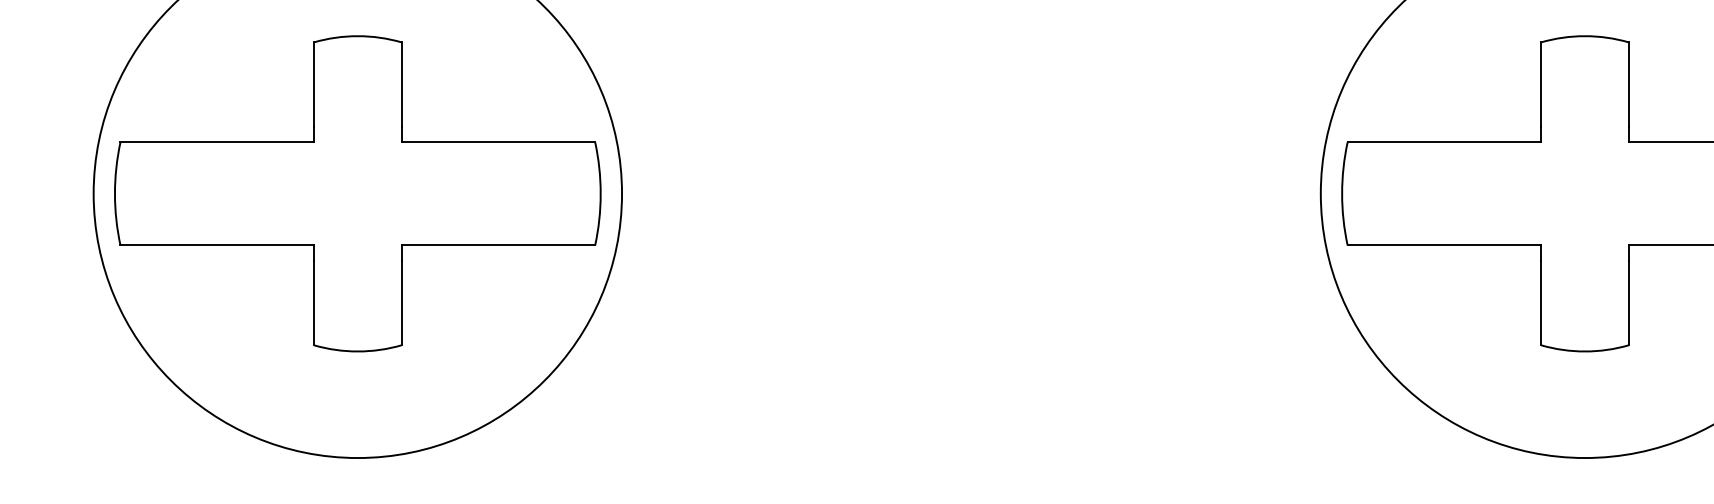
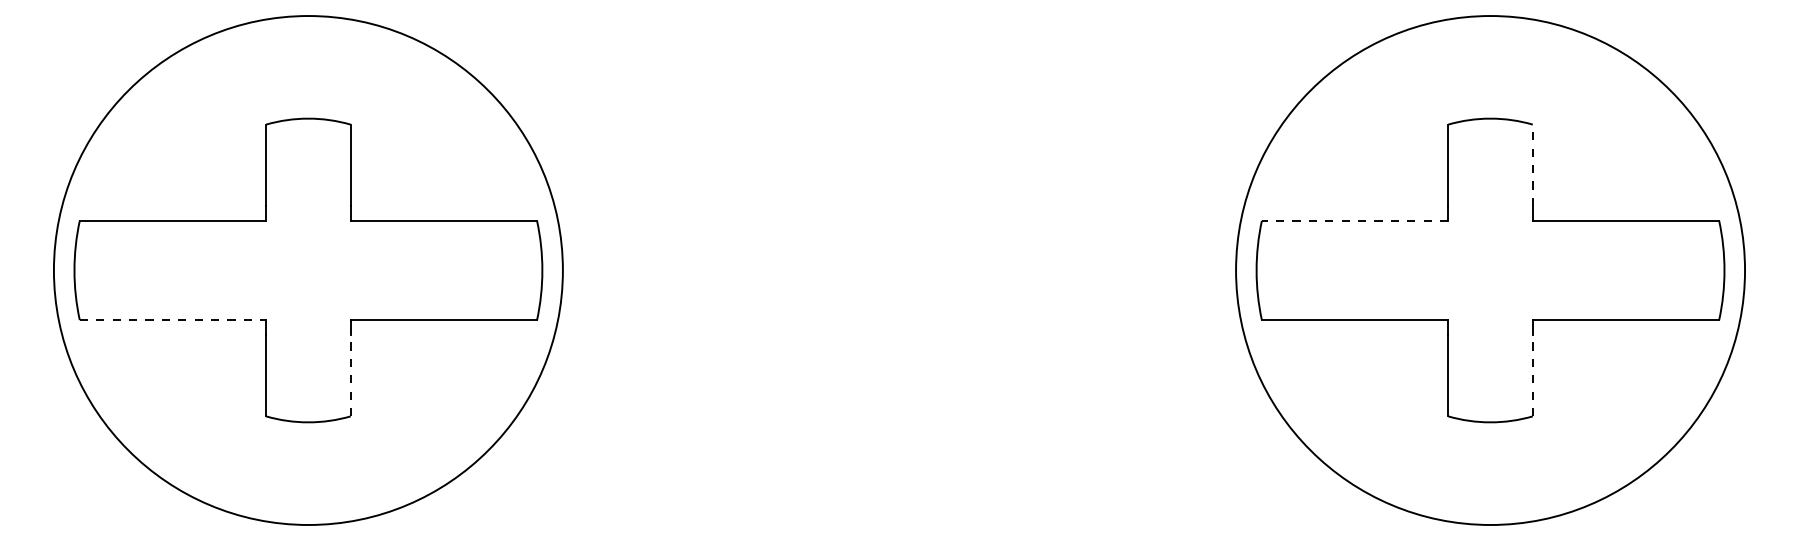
line: (1628, 84) -> (1532, 165), solid -> dashed
line: (1443, 141) -> (1354, 220), solid -> dashed
line: (217, 245) -> (173, 320), solid -> dashed
line: (401, 302) -> (350, 375), solid -> dashed
line: (1628, 302) -> (1532, 375), solid -> dashed

